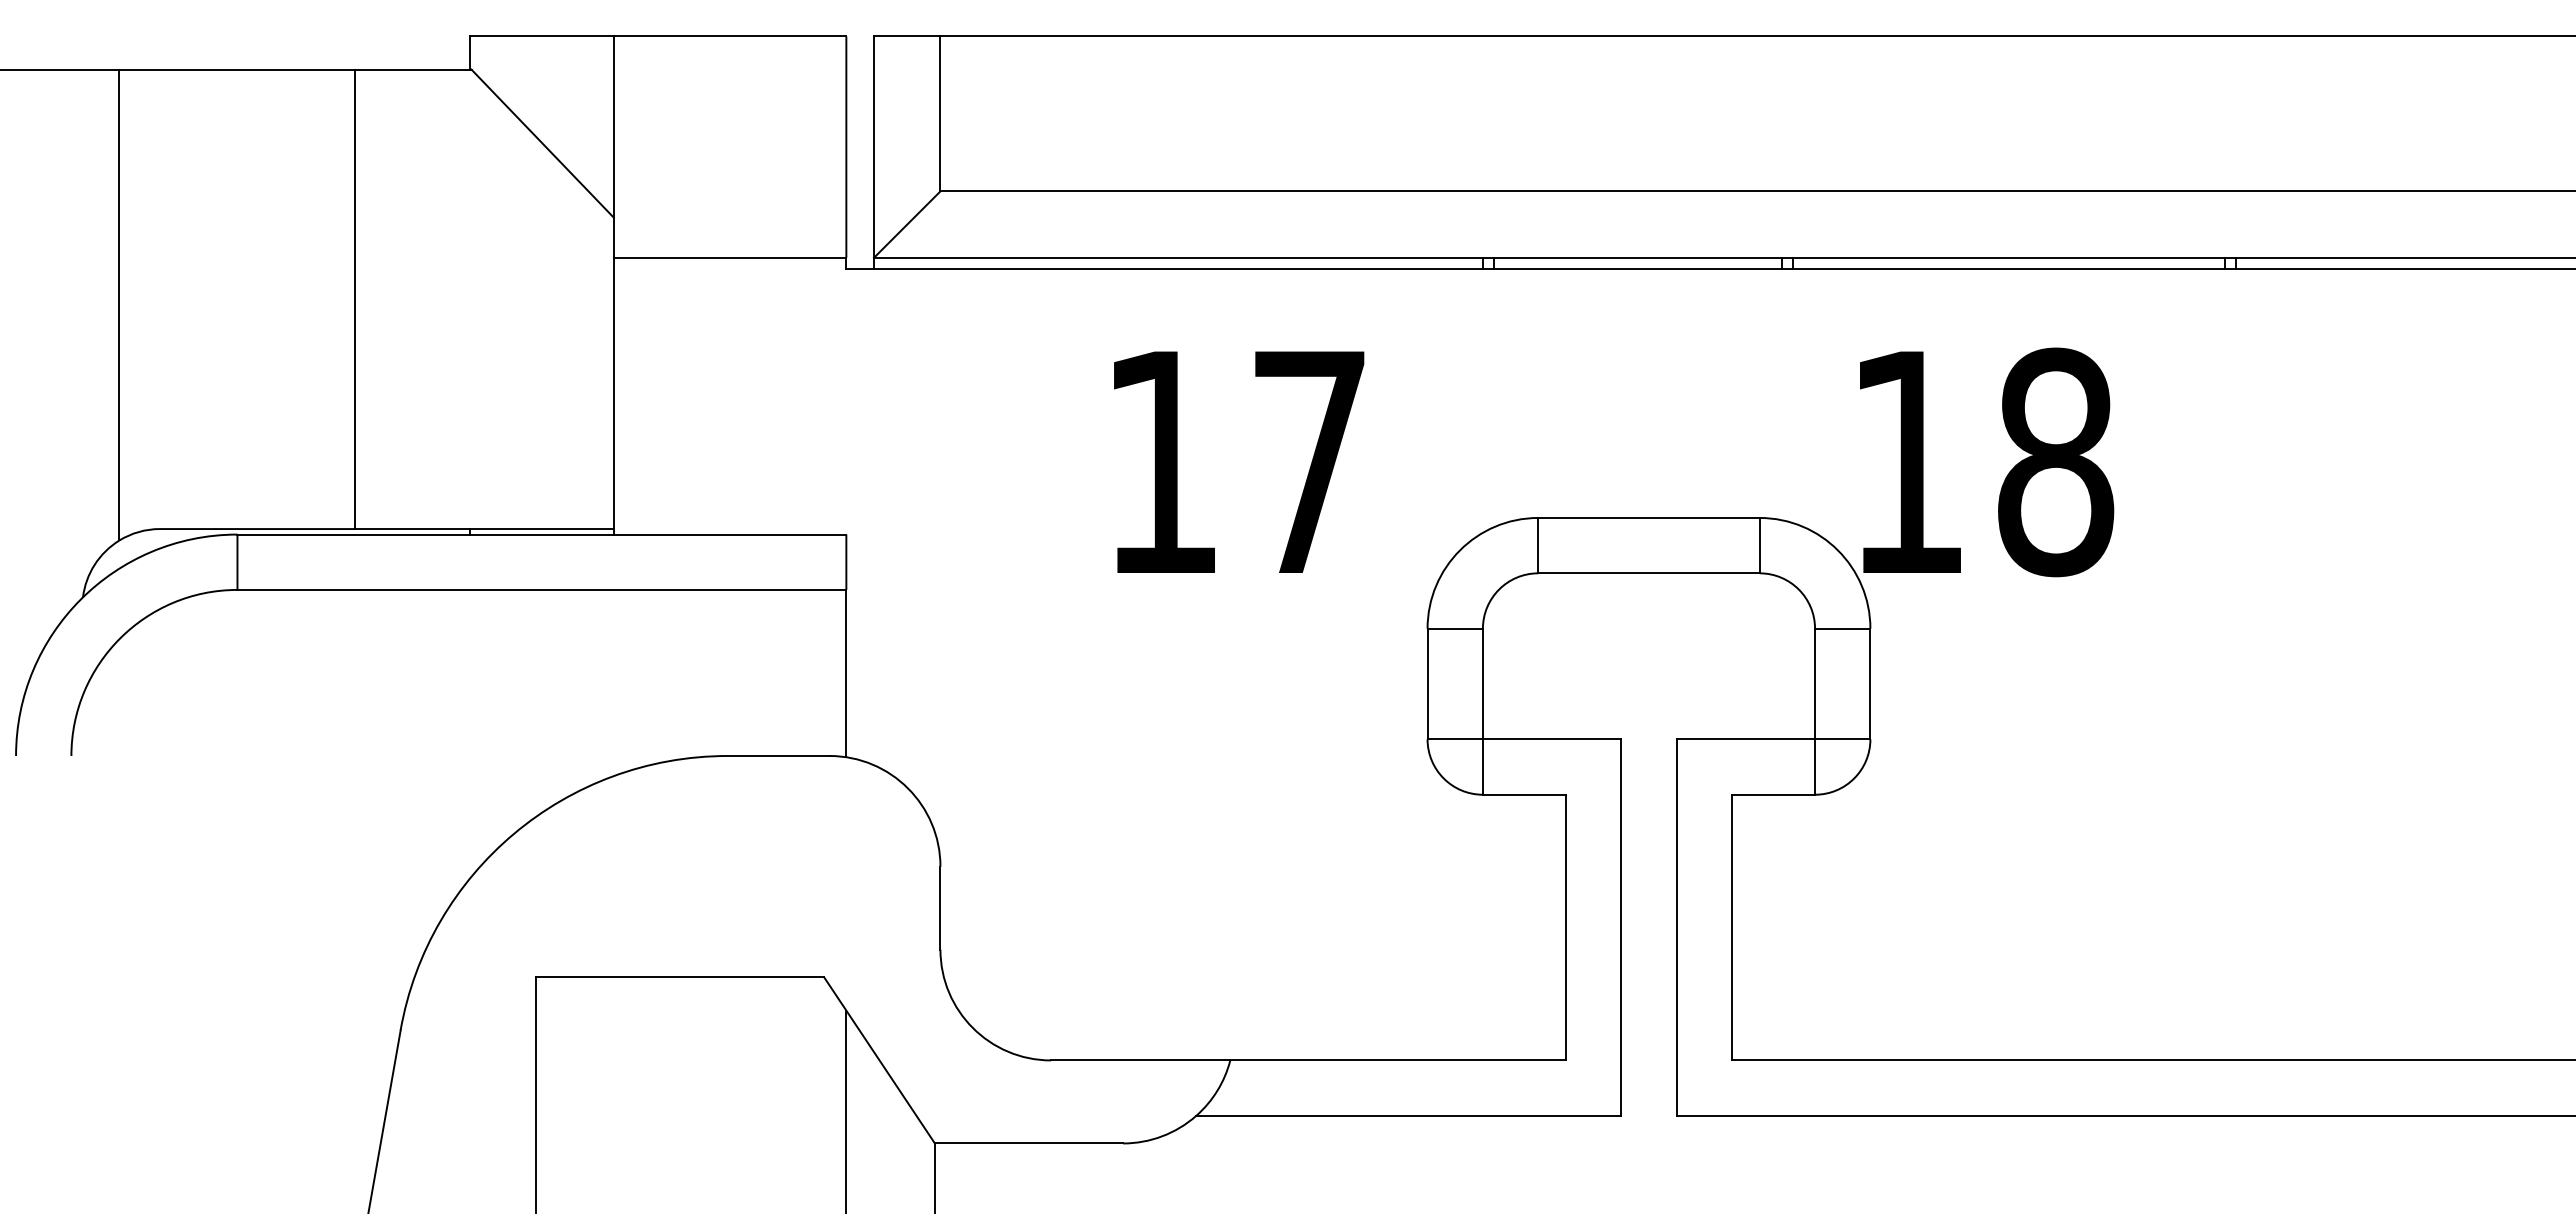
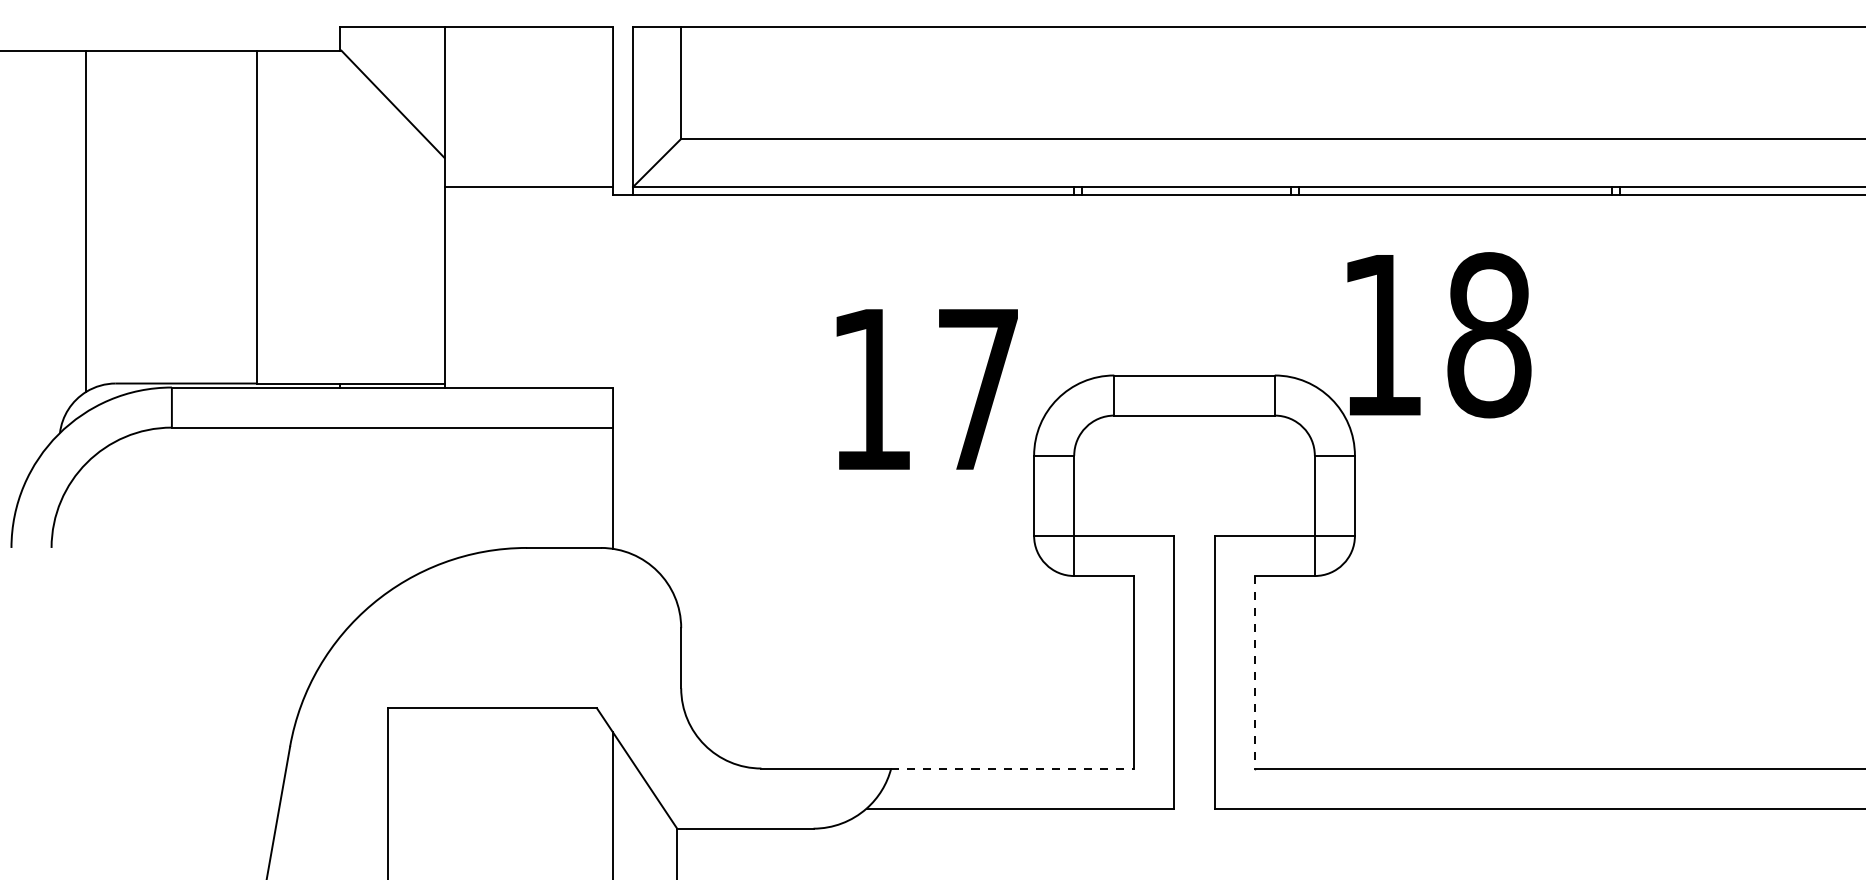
text: (1239, 461) -> (927, 388), moved
line: (1732, 927) -> (1255, 672), solid -> dashed
line: (1398, 1060) -> (1013, 768), solid -> dashed

